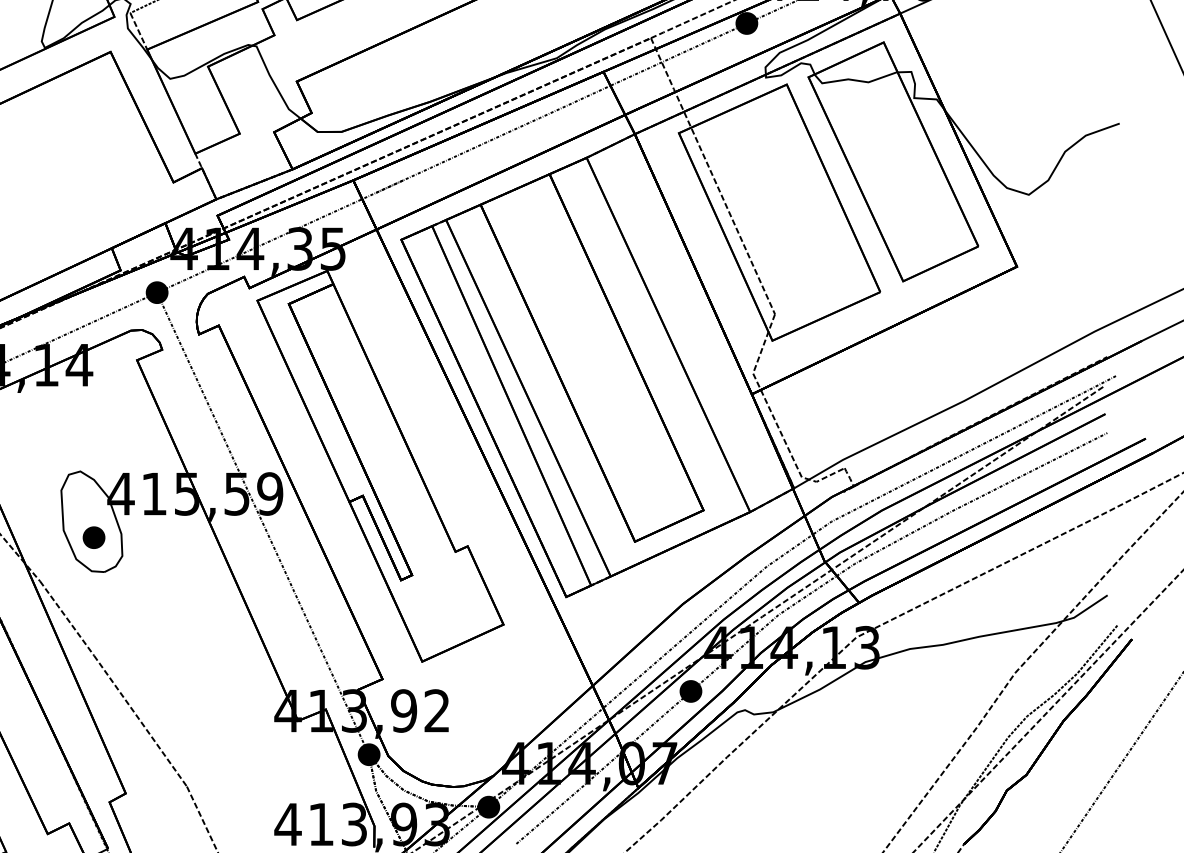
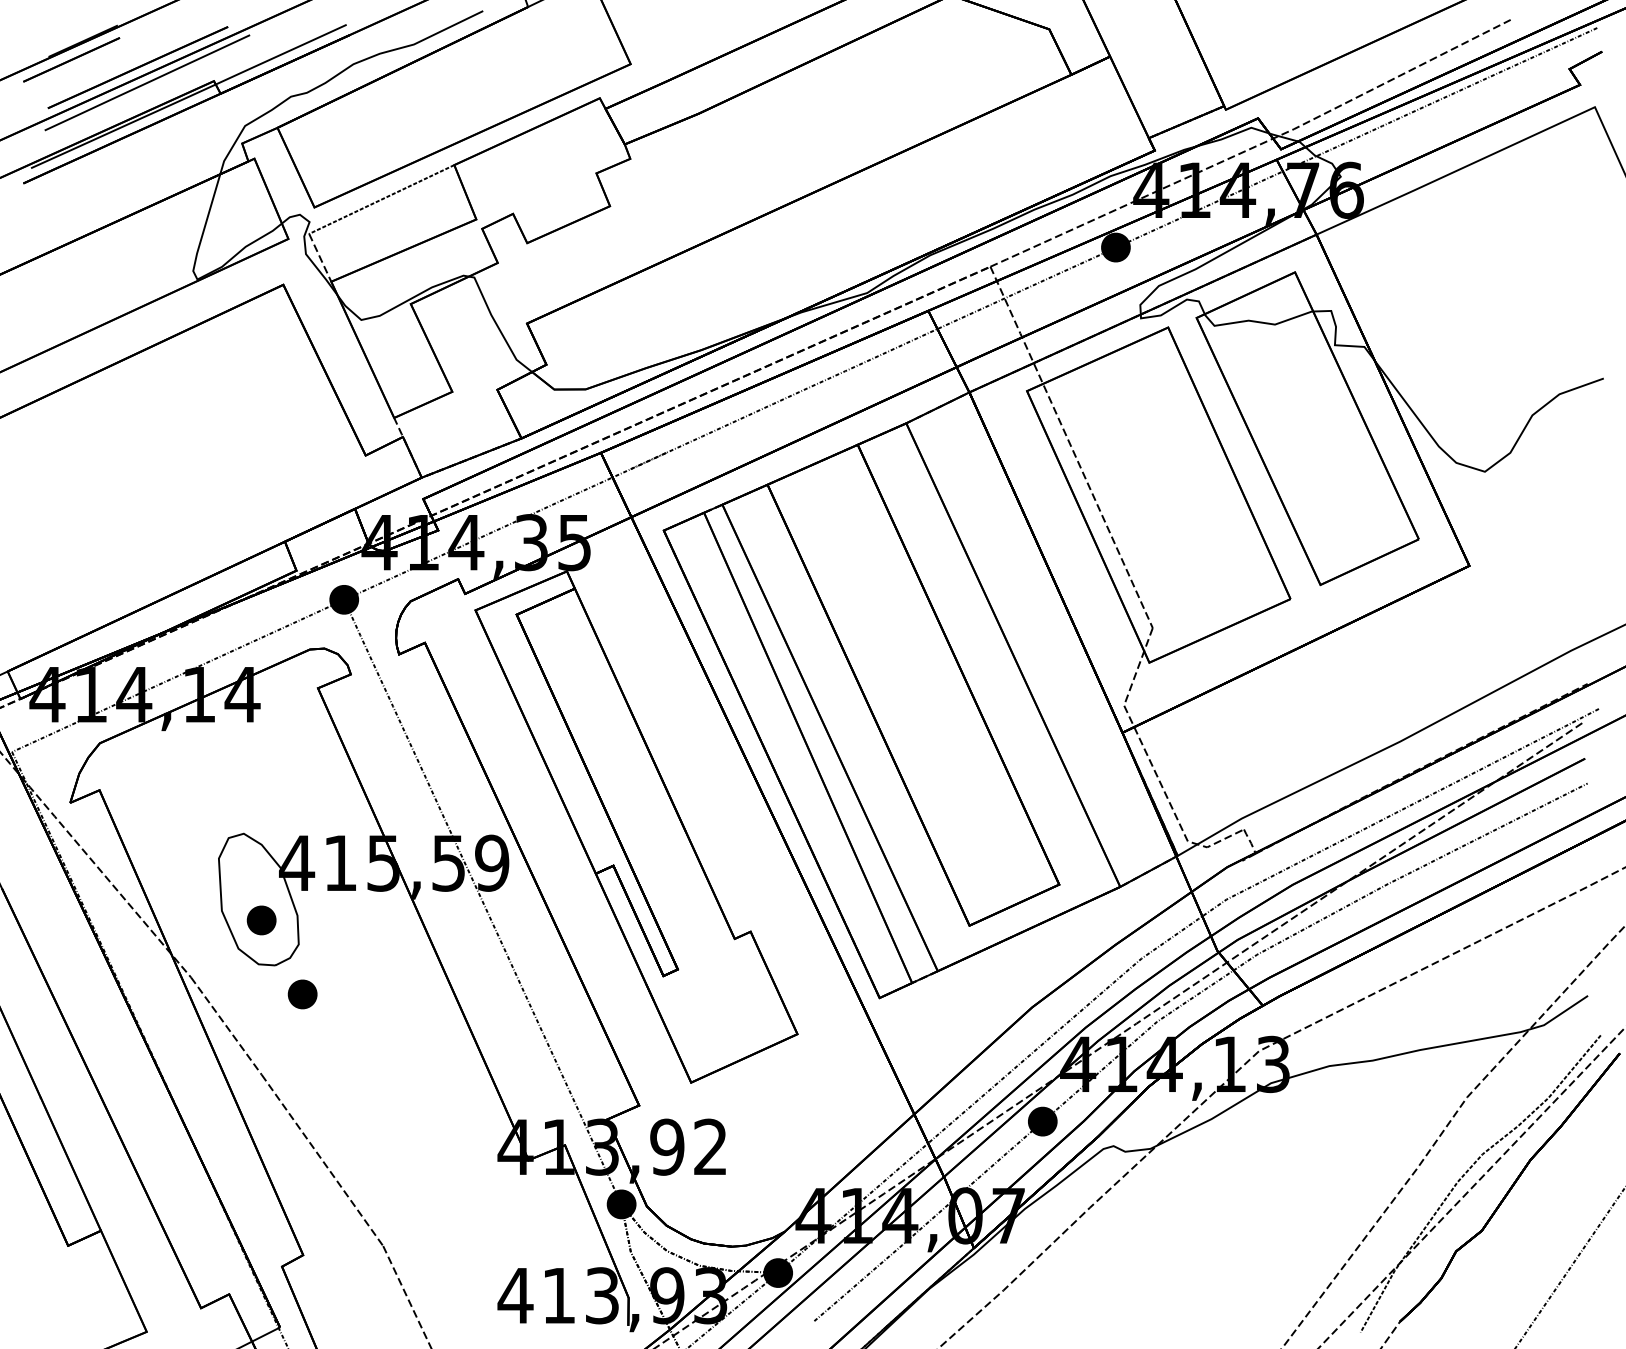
part: (125, 594) -> (302, 994), added

